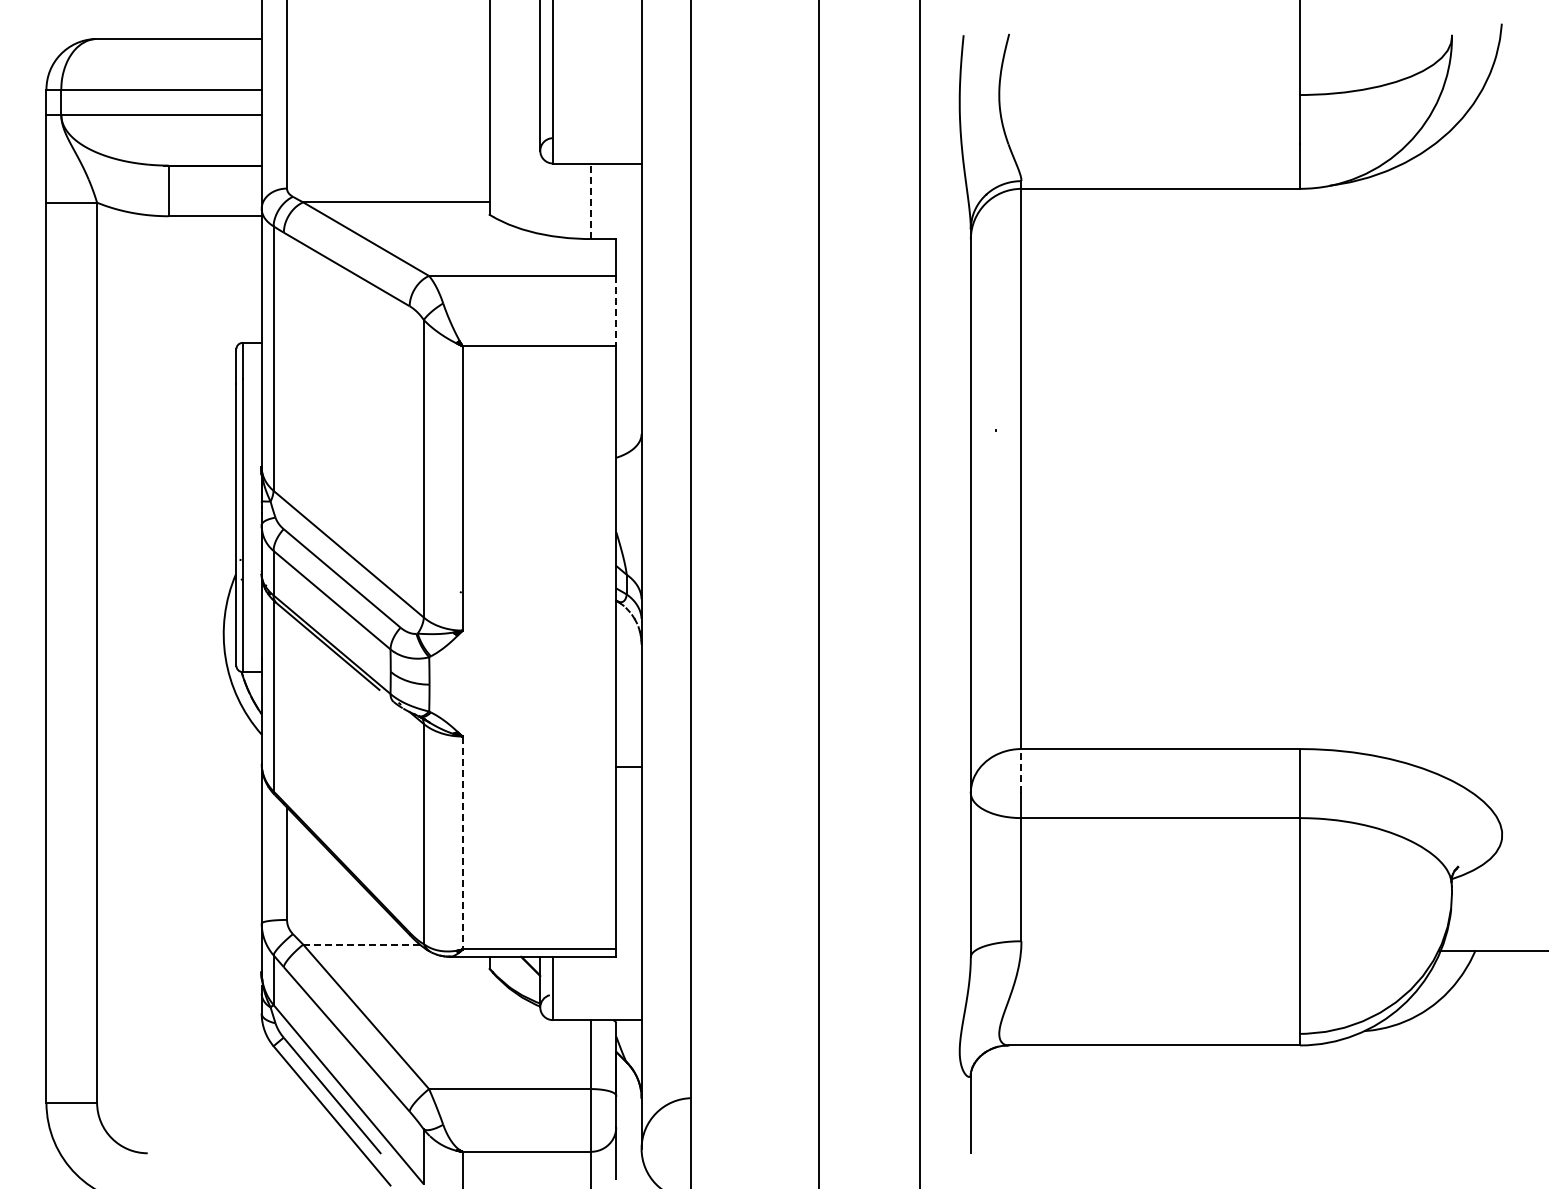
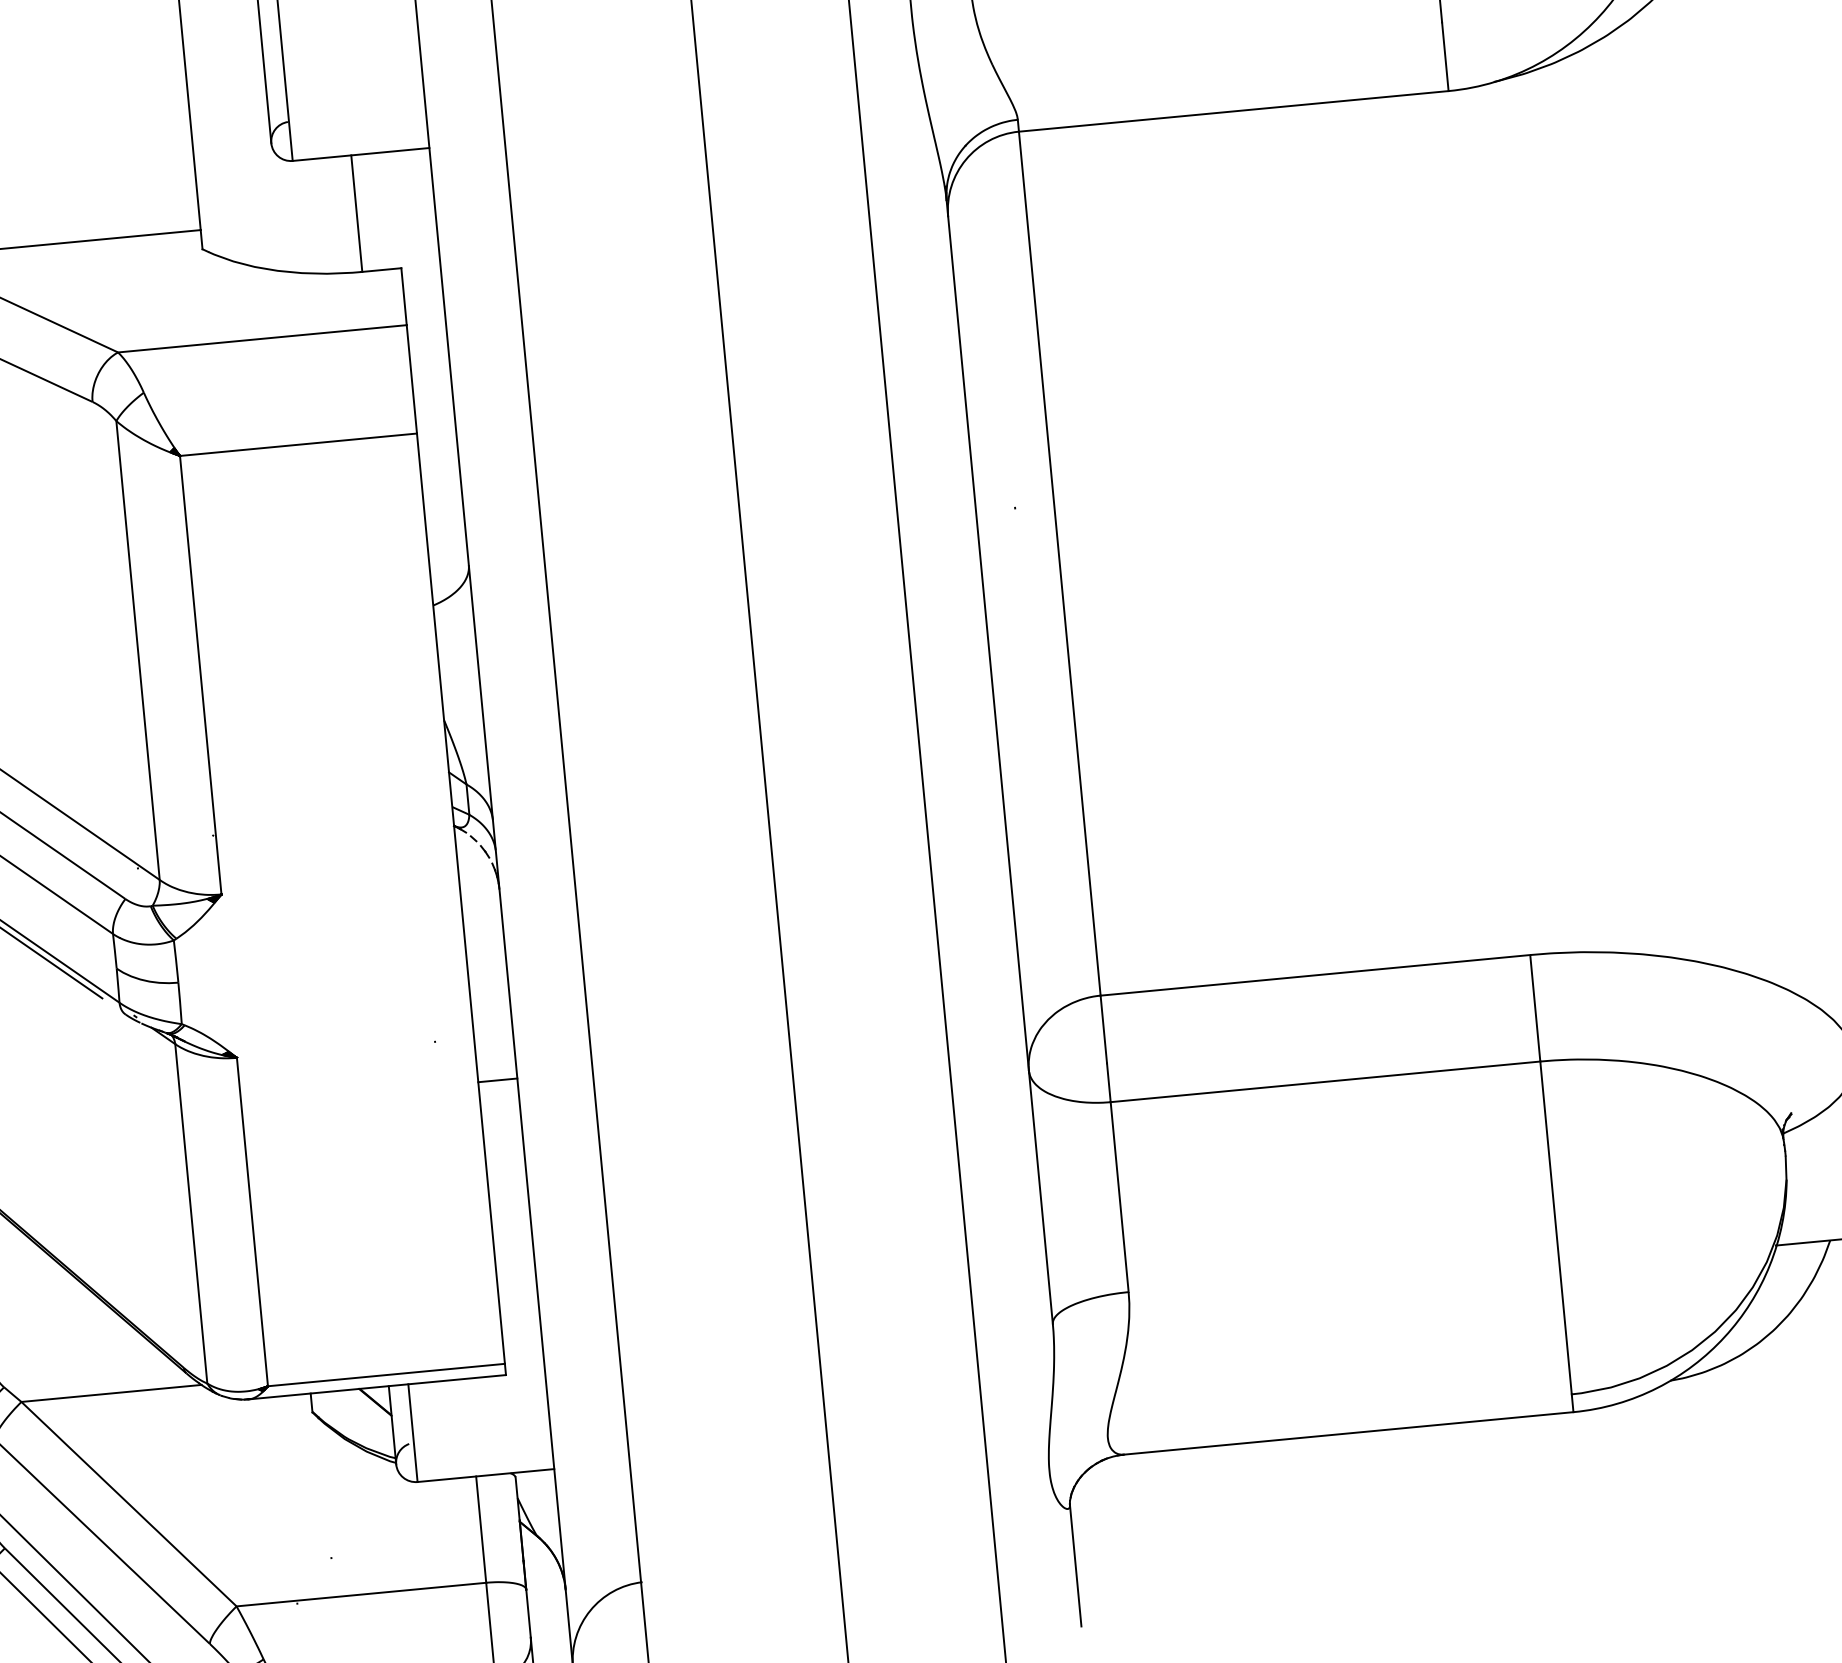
line: (590, 201) -> (356, 214), dashed -> solid
line: (616, 311) -> (412, 379), dashed -> solid
line: (1021, 771) -> (1103, 1030), dashed -> solid
line: (462, 843) -> (252, 1222), dashed -> solid
line: (362, 944) -> (112, 1393), dashed -> solid

